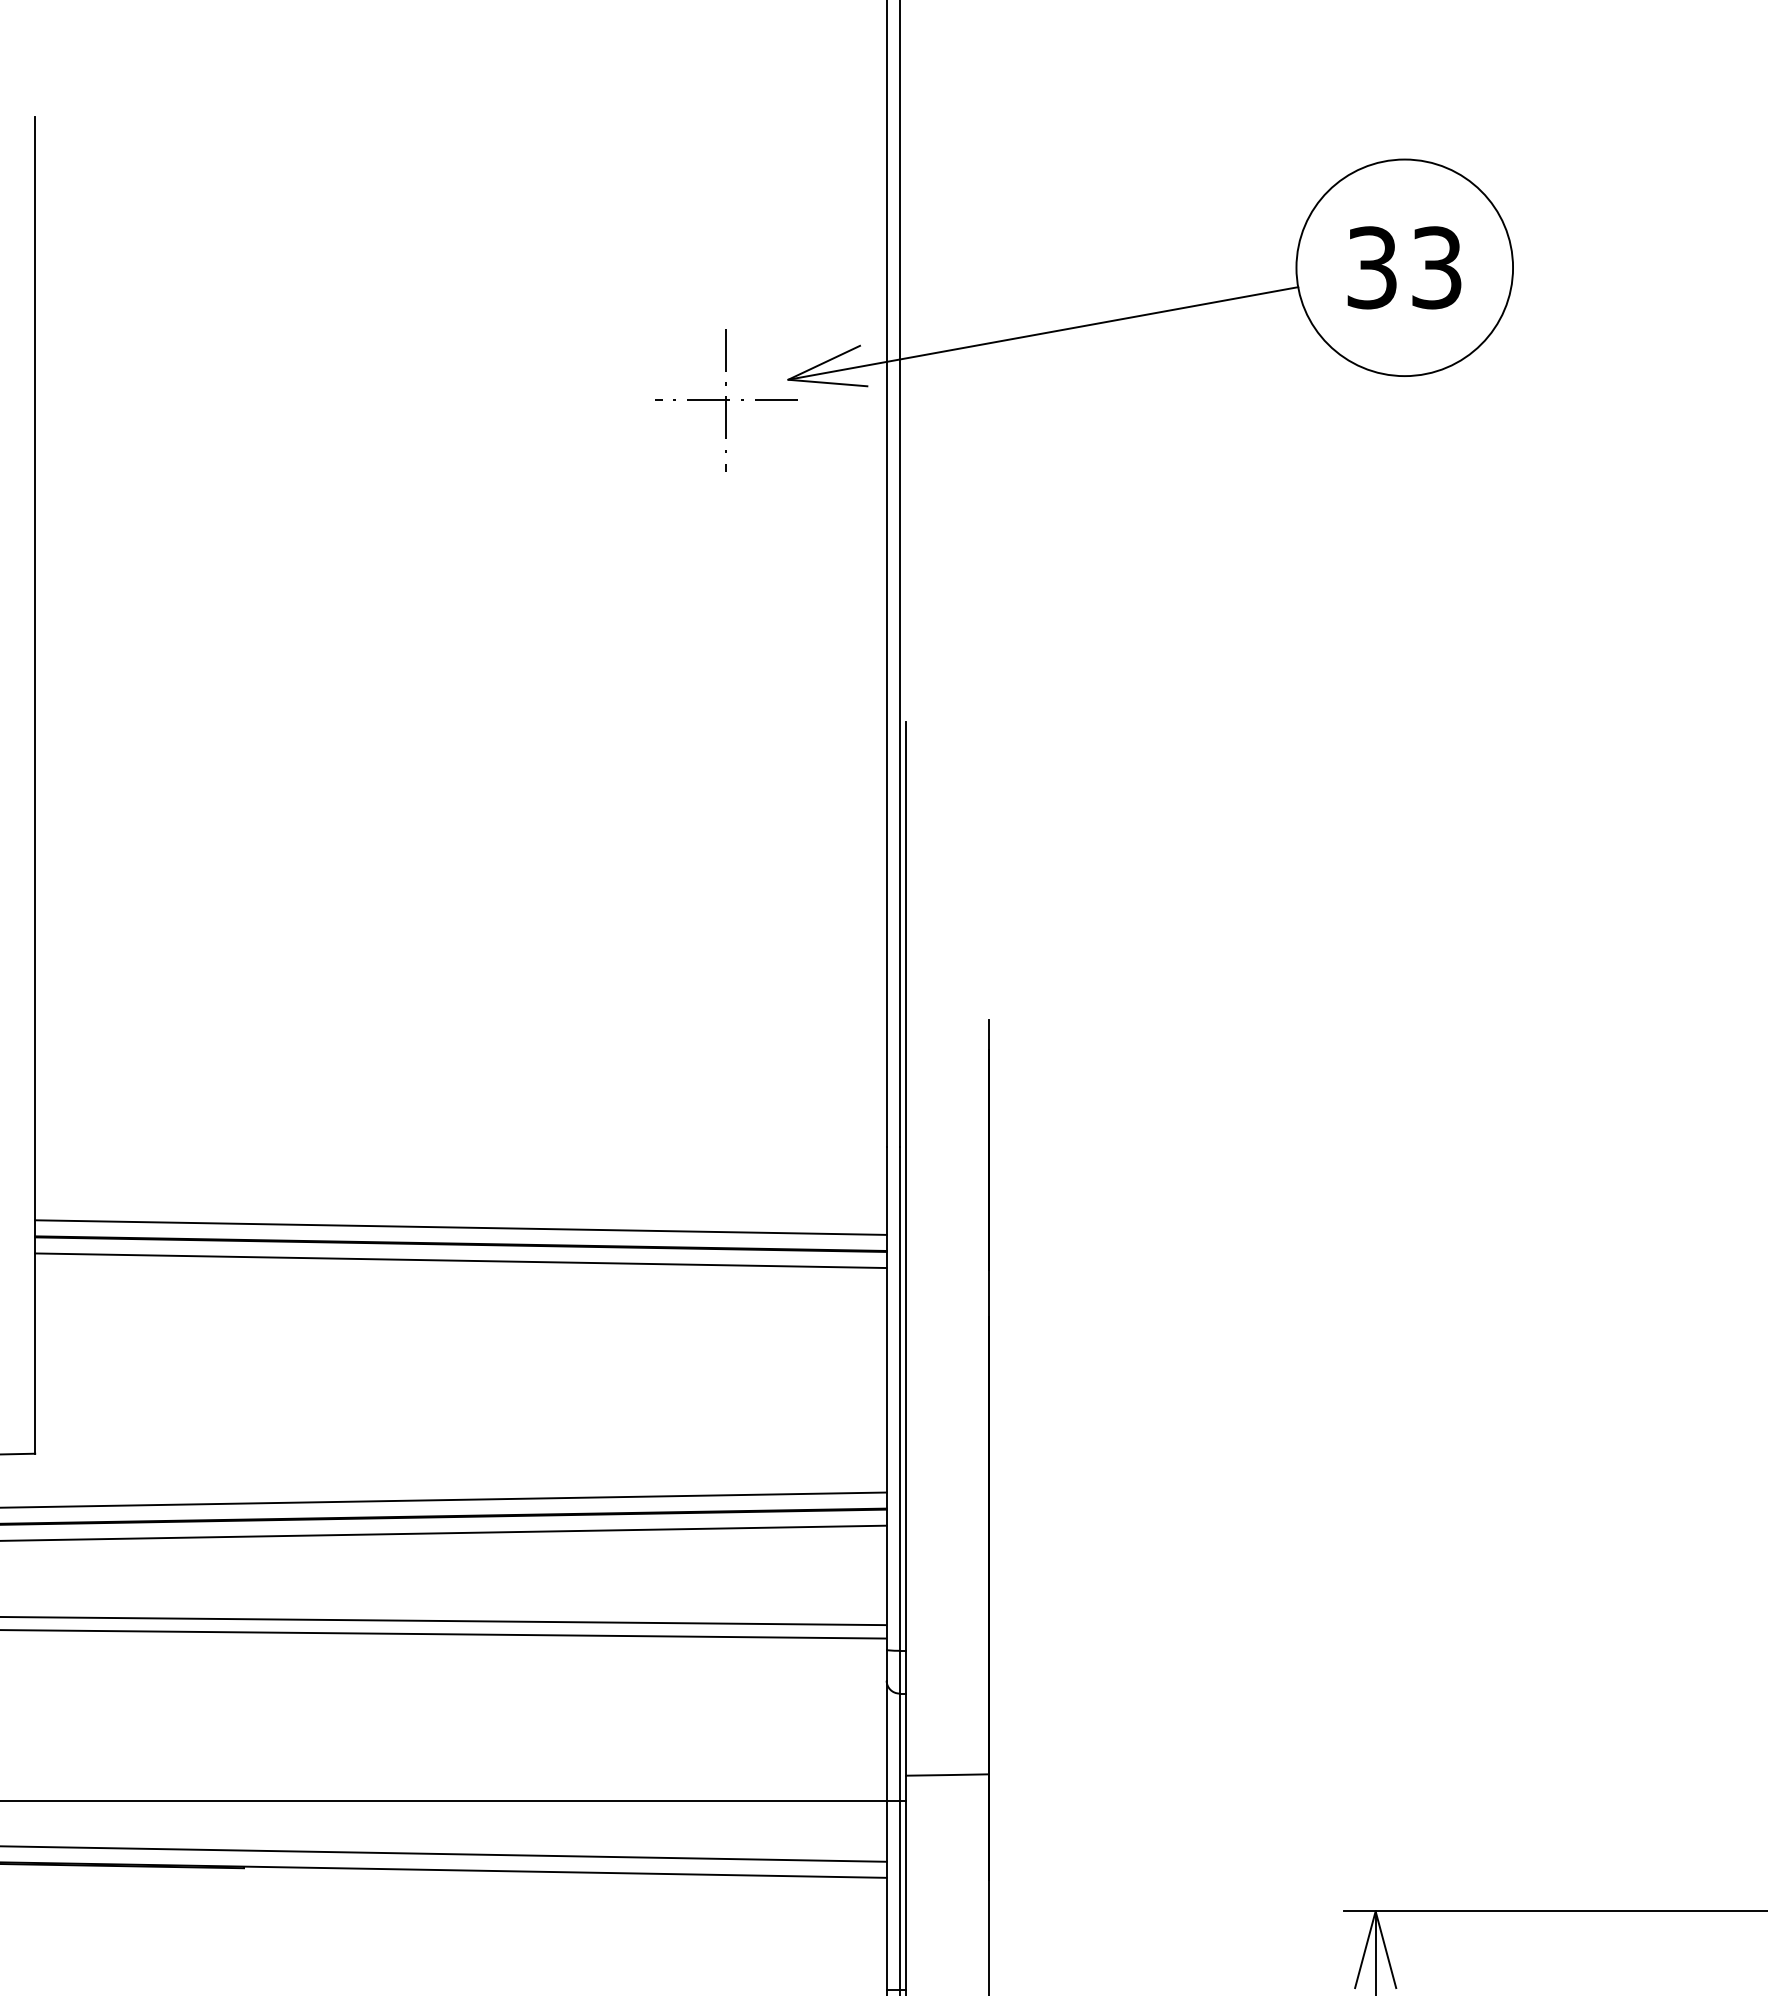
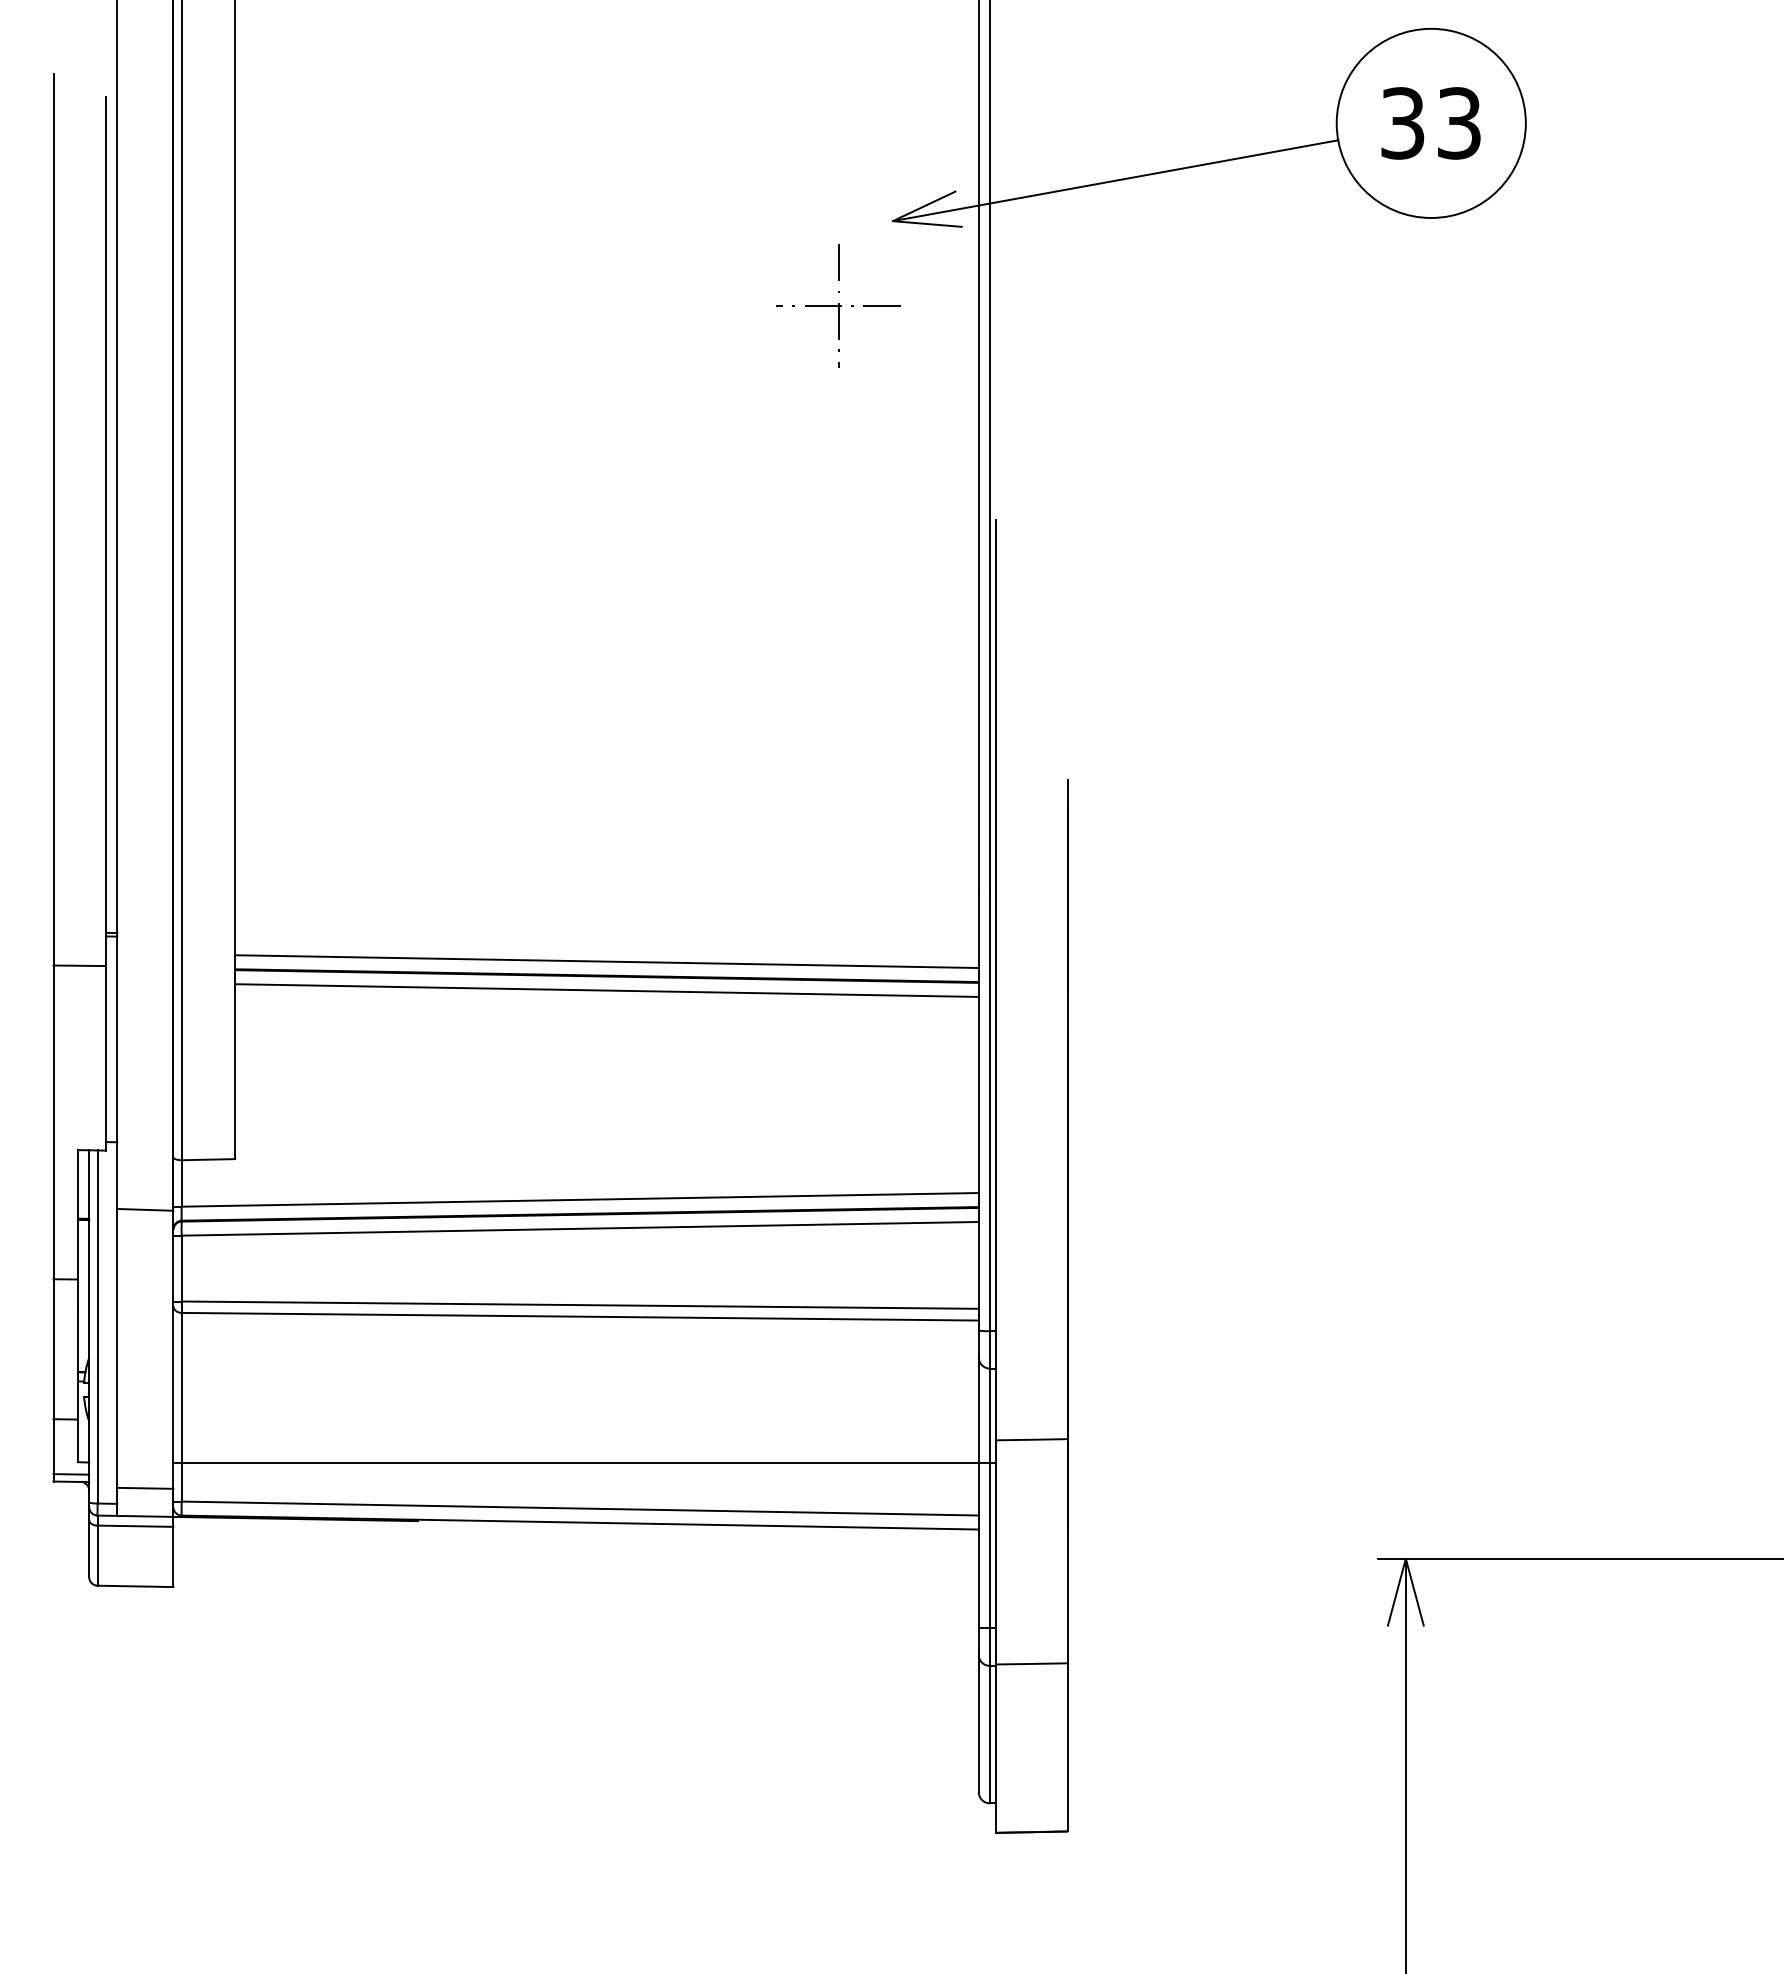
part: (726, 399) -> (838, 305), moved

